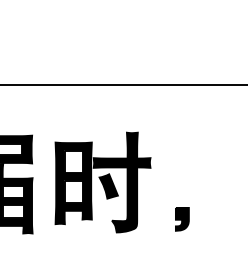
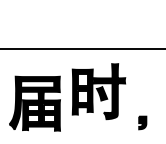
part: (102, 182) -> (98, 91), moved

